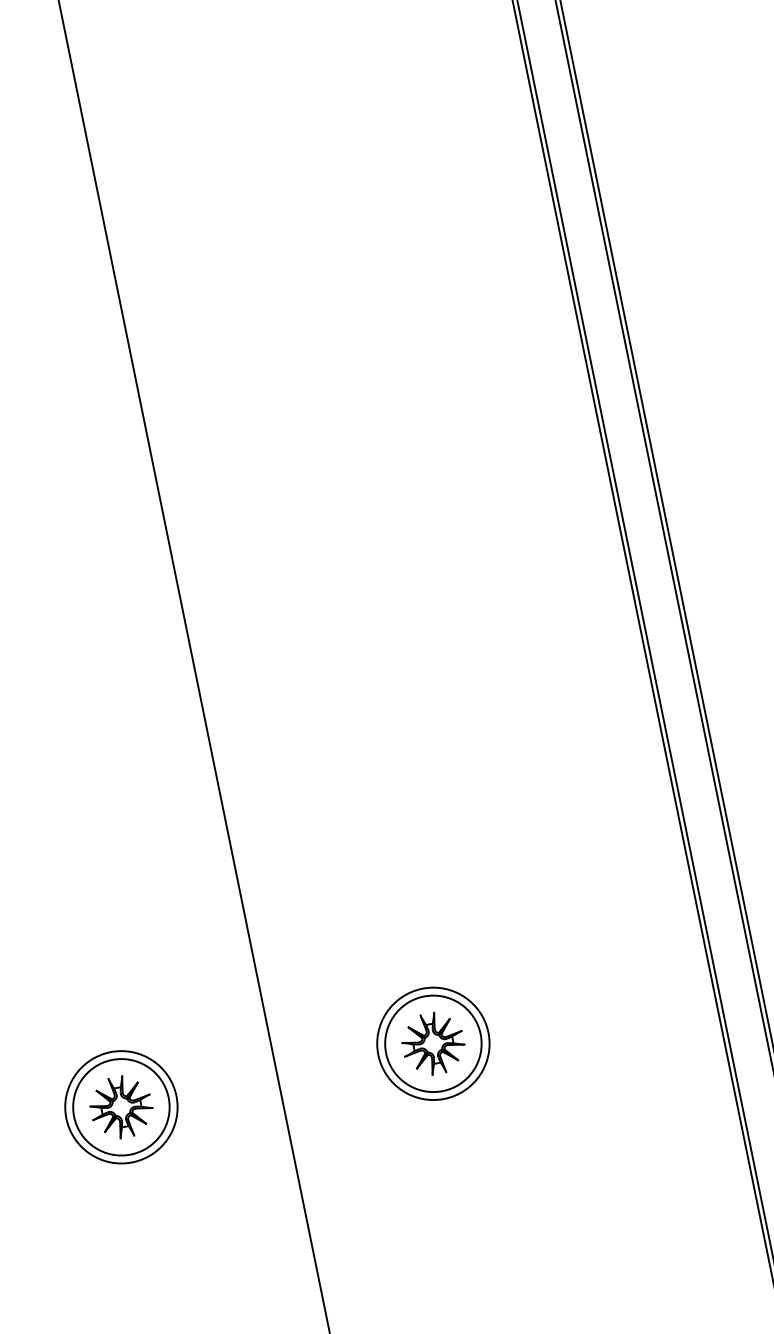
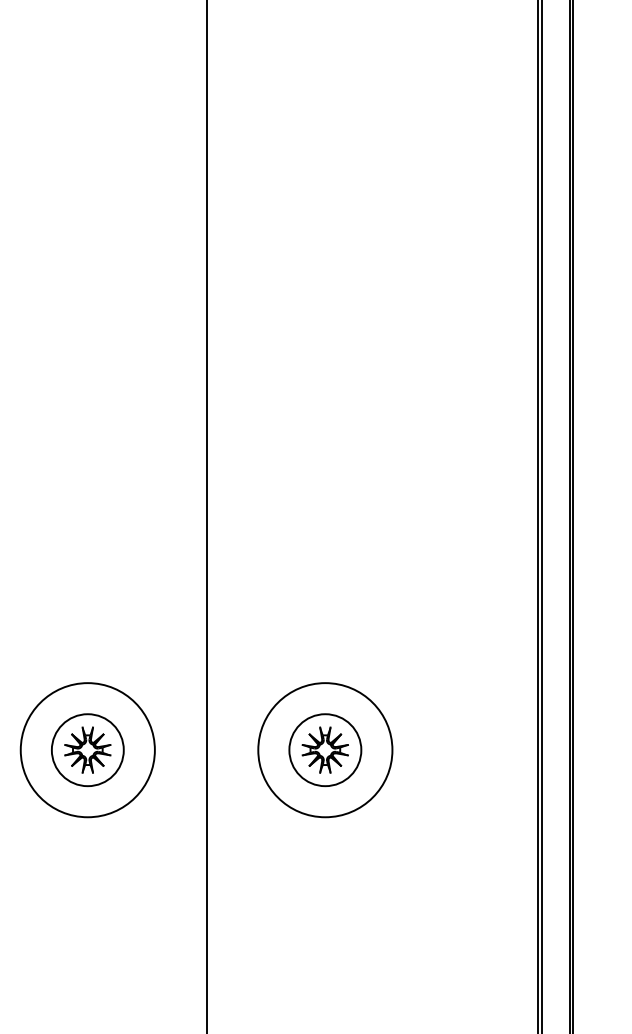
circle: (433, 1044) -> (325, 750), size x1.6
circle: (121, 1107) -> (87, 750), size x1.6

